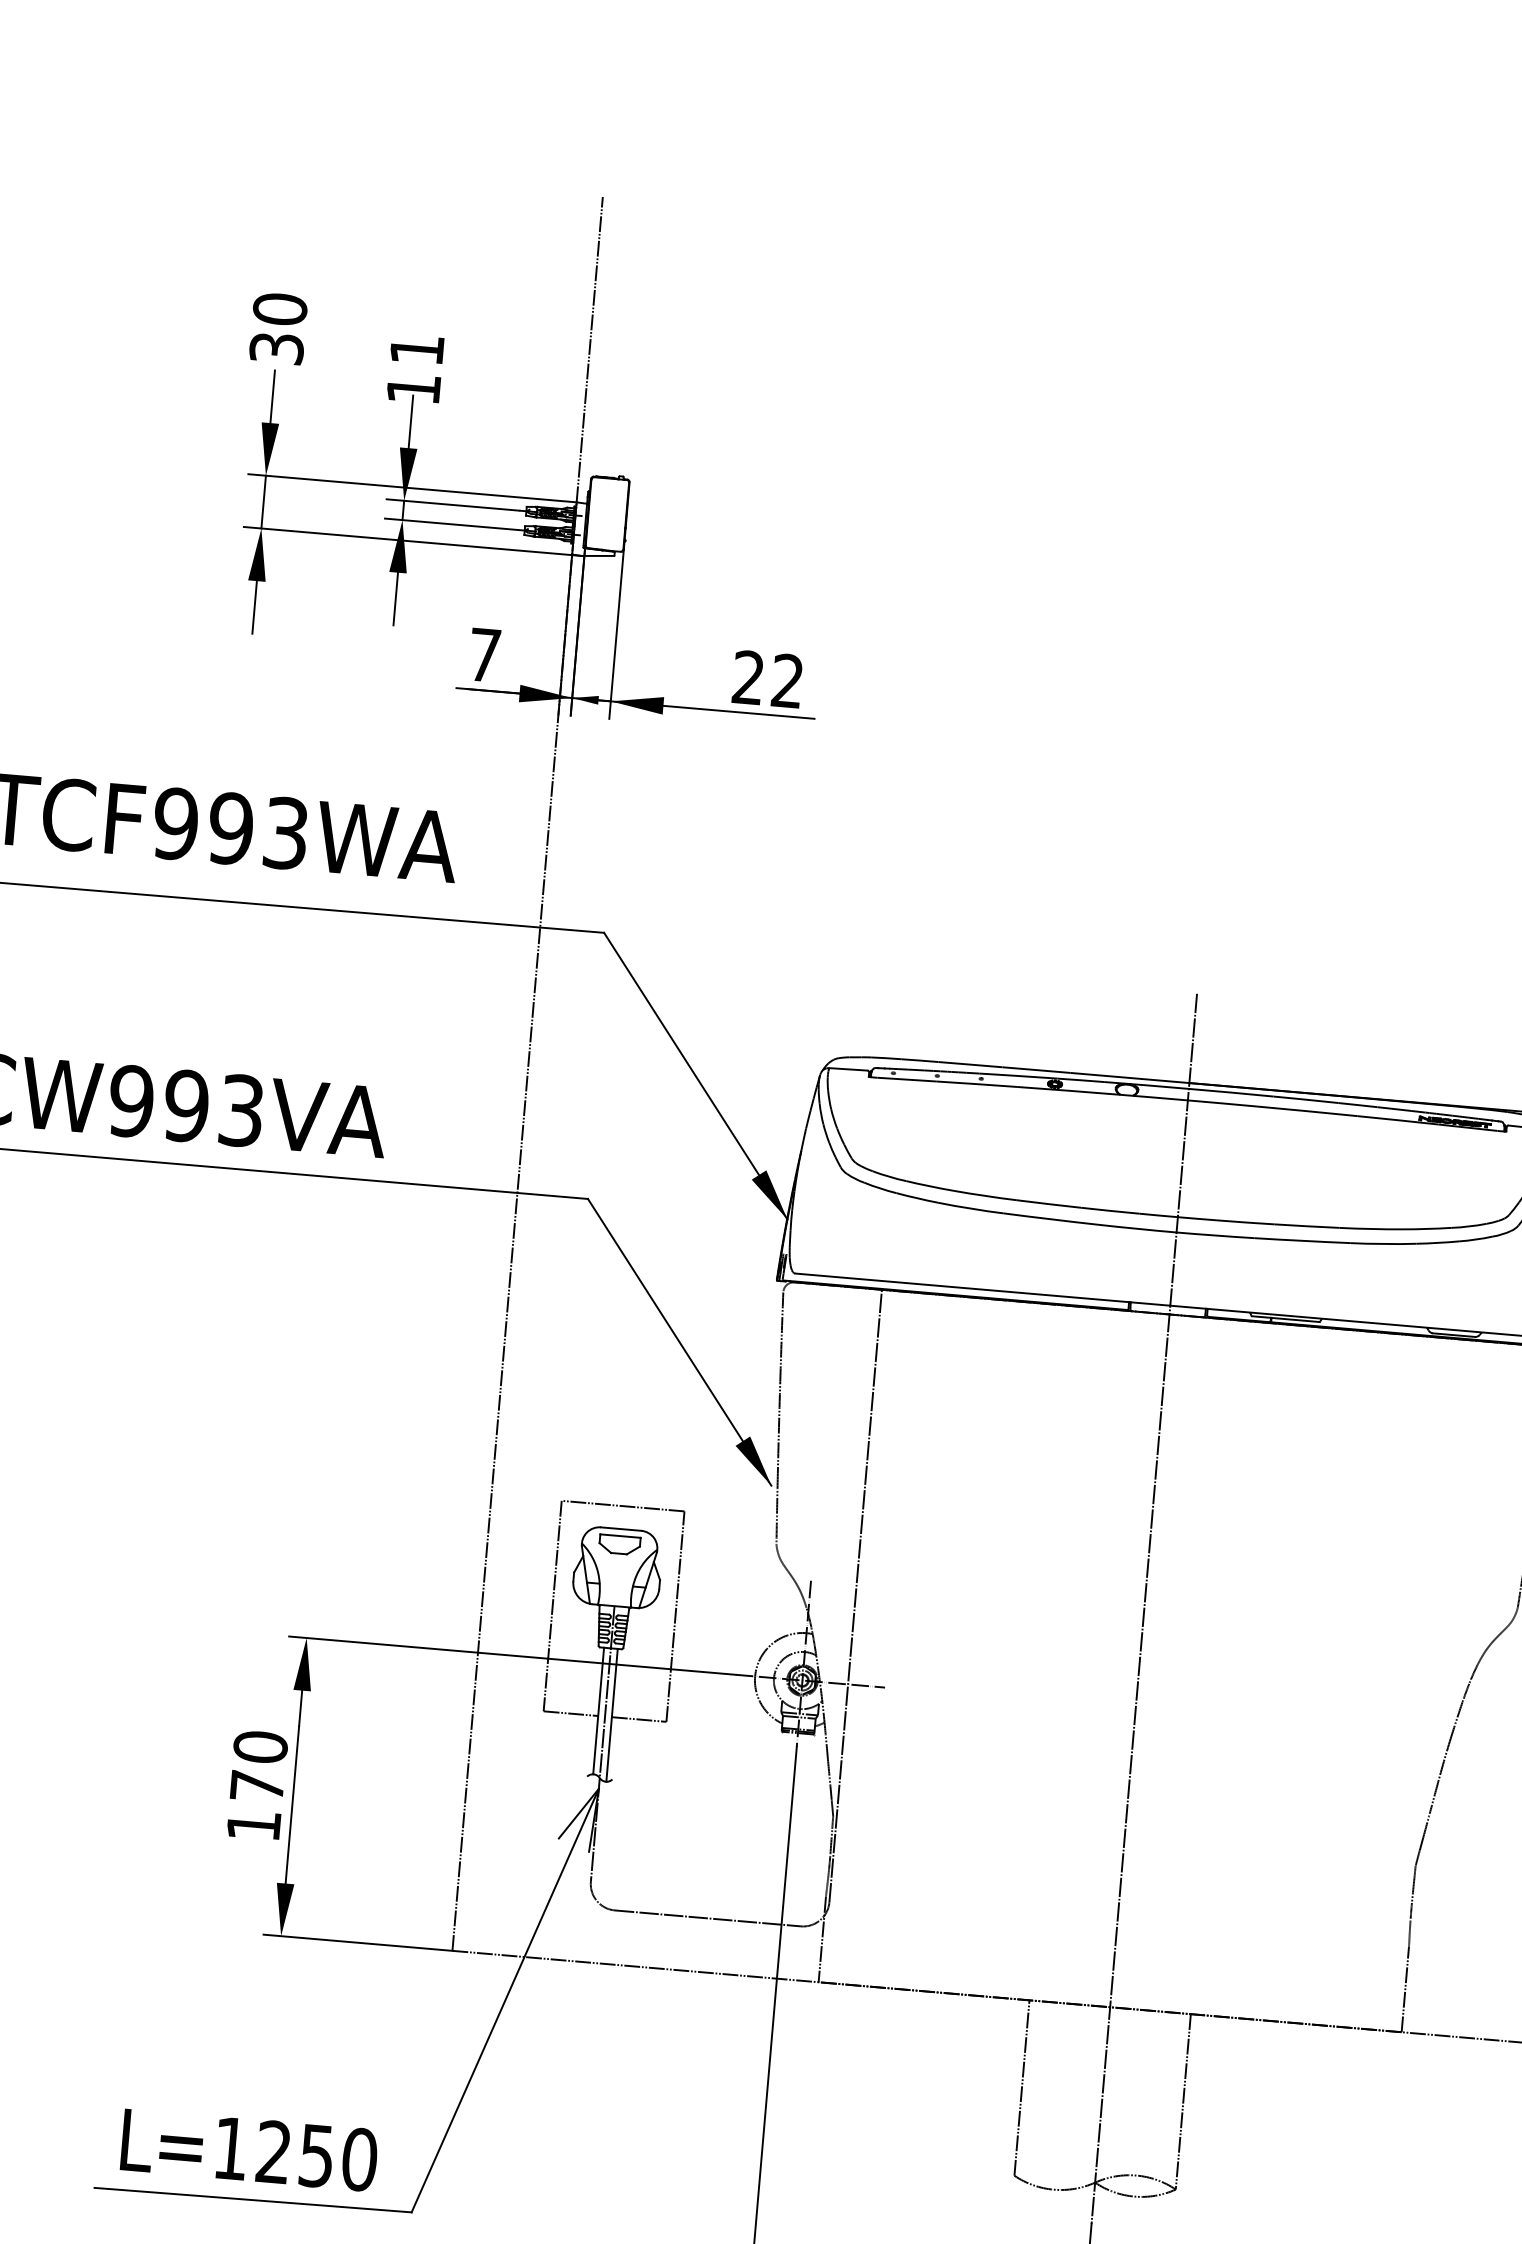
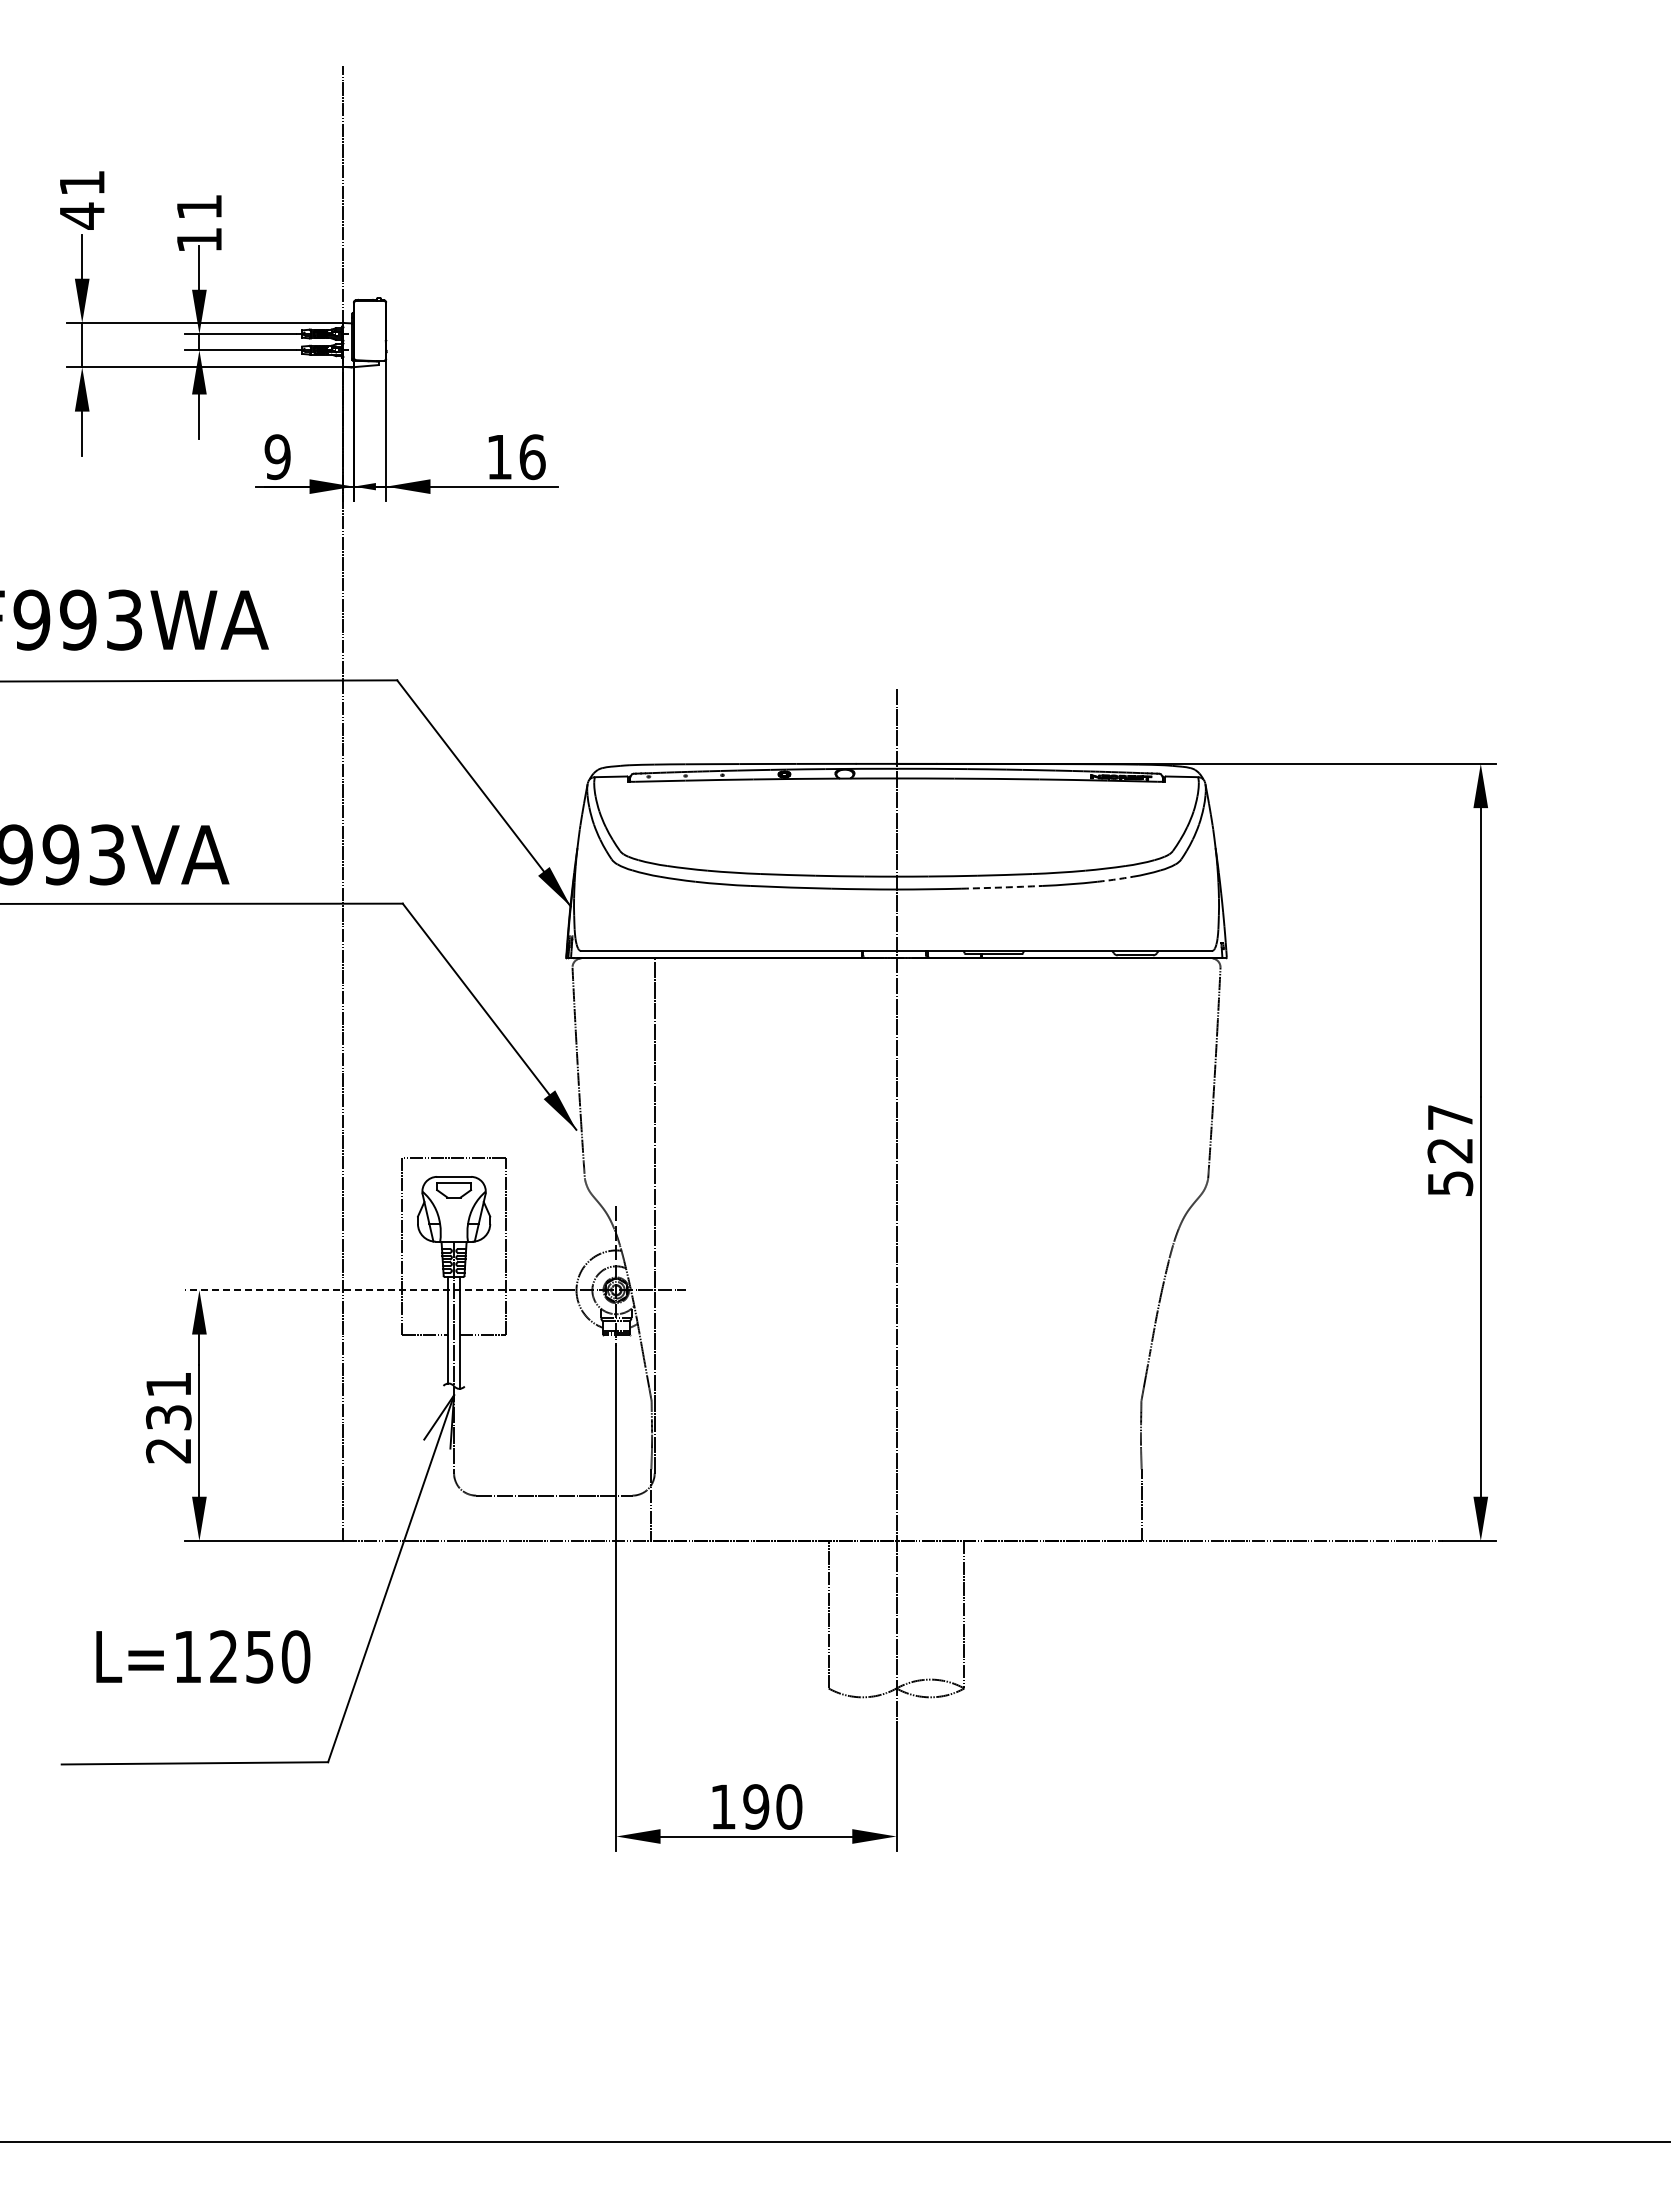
text: (278, 328) -> (82, 199), 30 -> 41
text: (484, 655) -> (277, 457), 7 -> 9
text: (768, 679) -> (516, 457), 22 -> 16
arc: (1302, 1240) -> (1002, 887), solid -> dashed
arc: (1438, 1242) -> (1115, 879), solid -> dashed
line: (512, 1655) -> (372, 1290), solid -> dashed
text: (256, 1786) -> (168, 1417), 170 -> 231
text: (249, 2149) -> (203, 1656), moved

